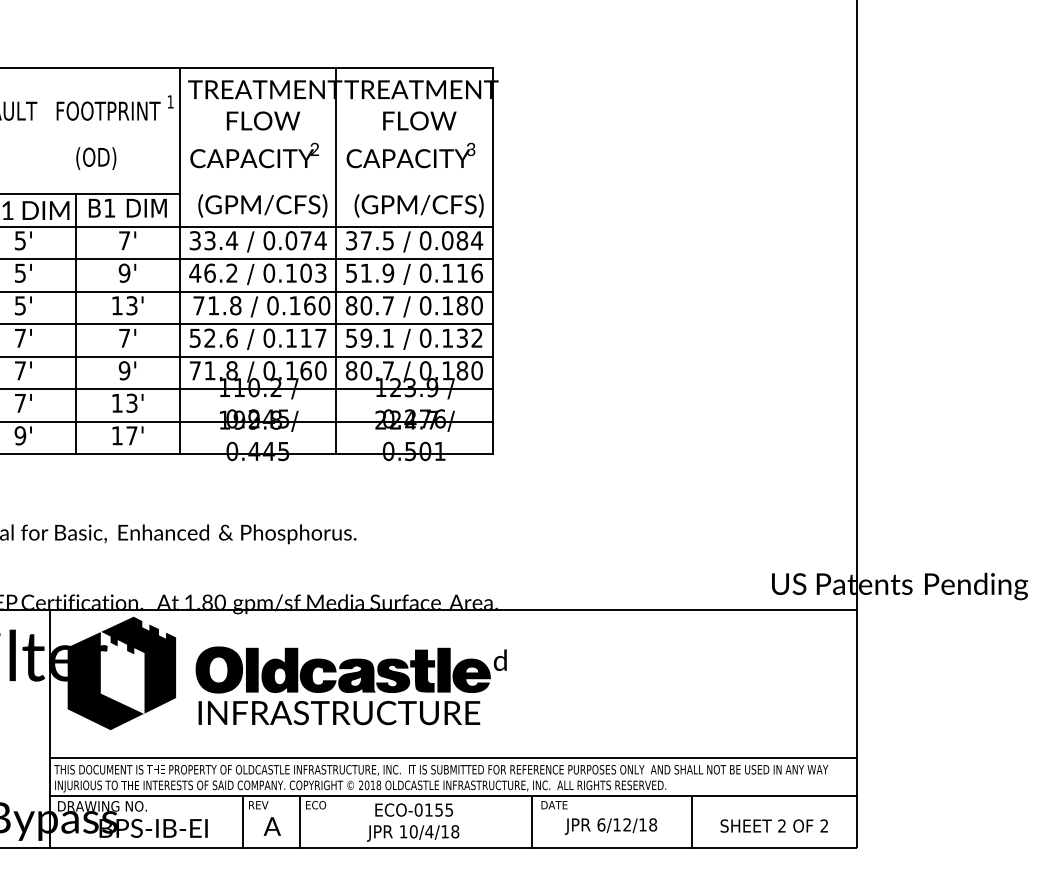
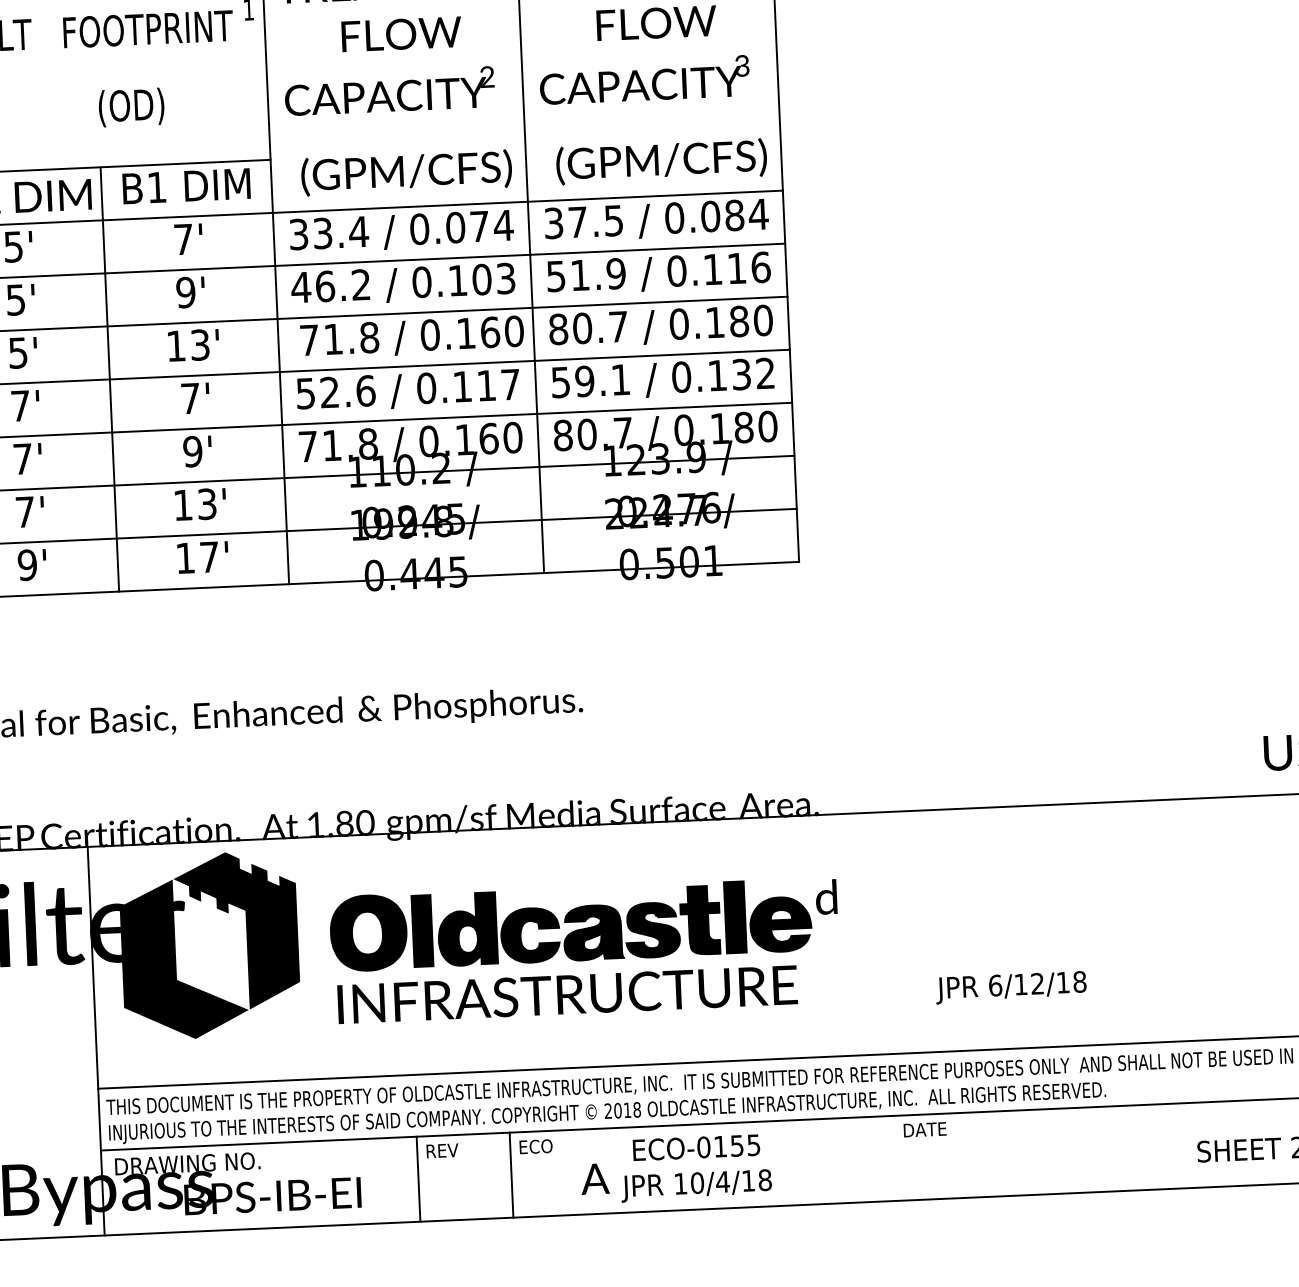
line: (532, 821) -> (890, 1157), removed
line: (691, 821) -> (1149, 1146), removed
text: (271, 826) -> (593, 1179), moved
text: (610, 826) -> (1010, 987), moved

